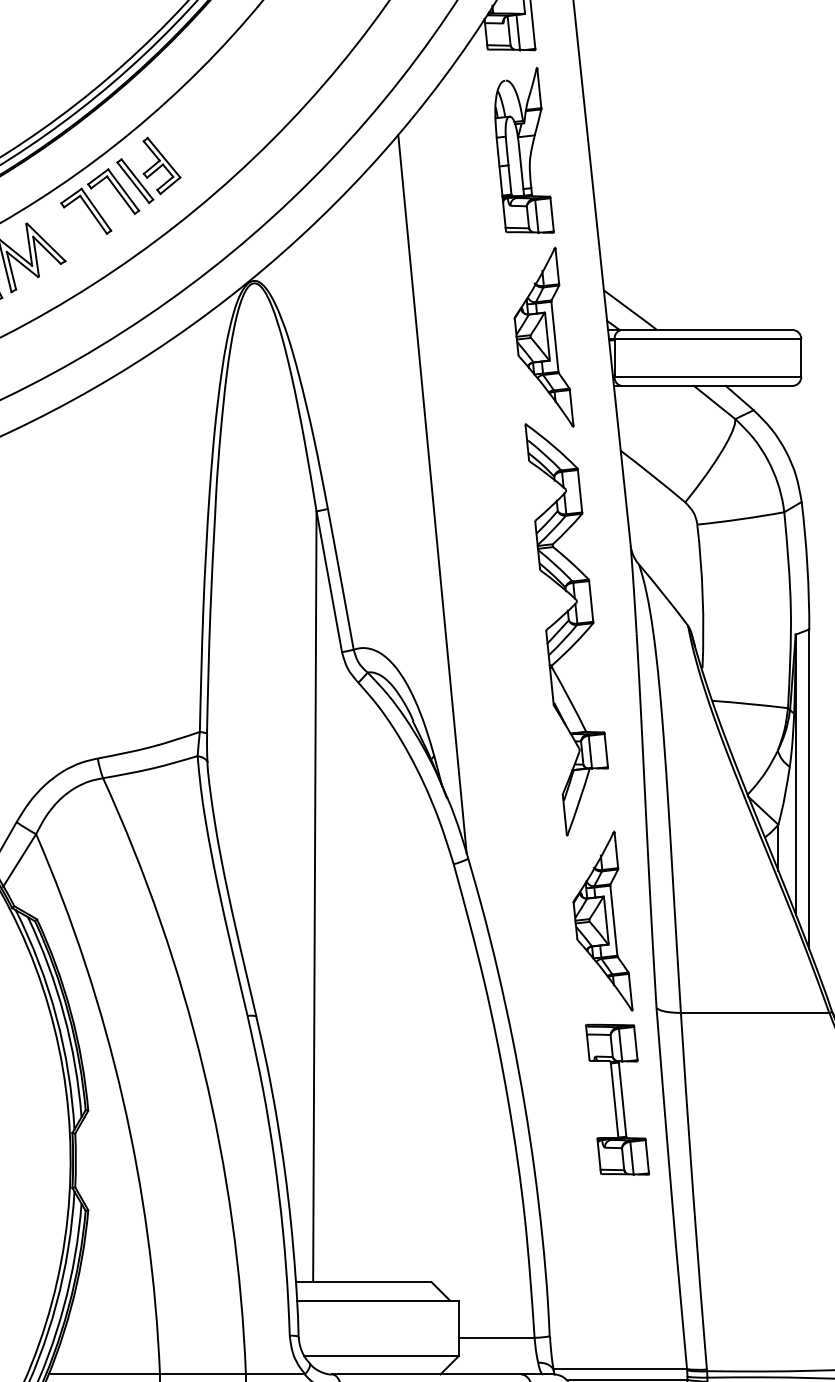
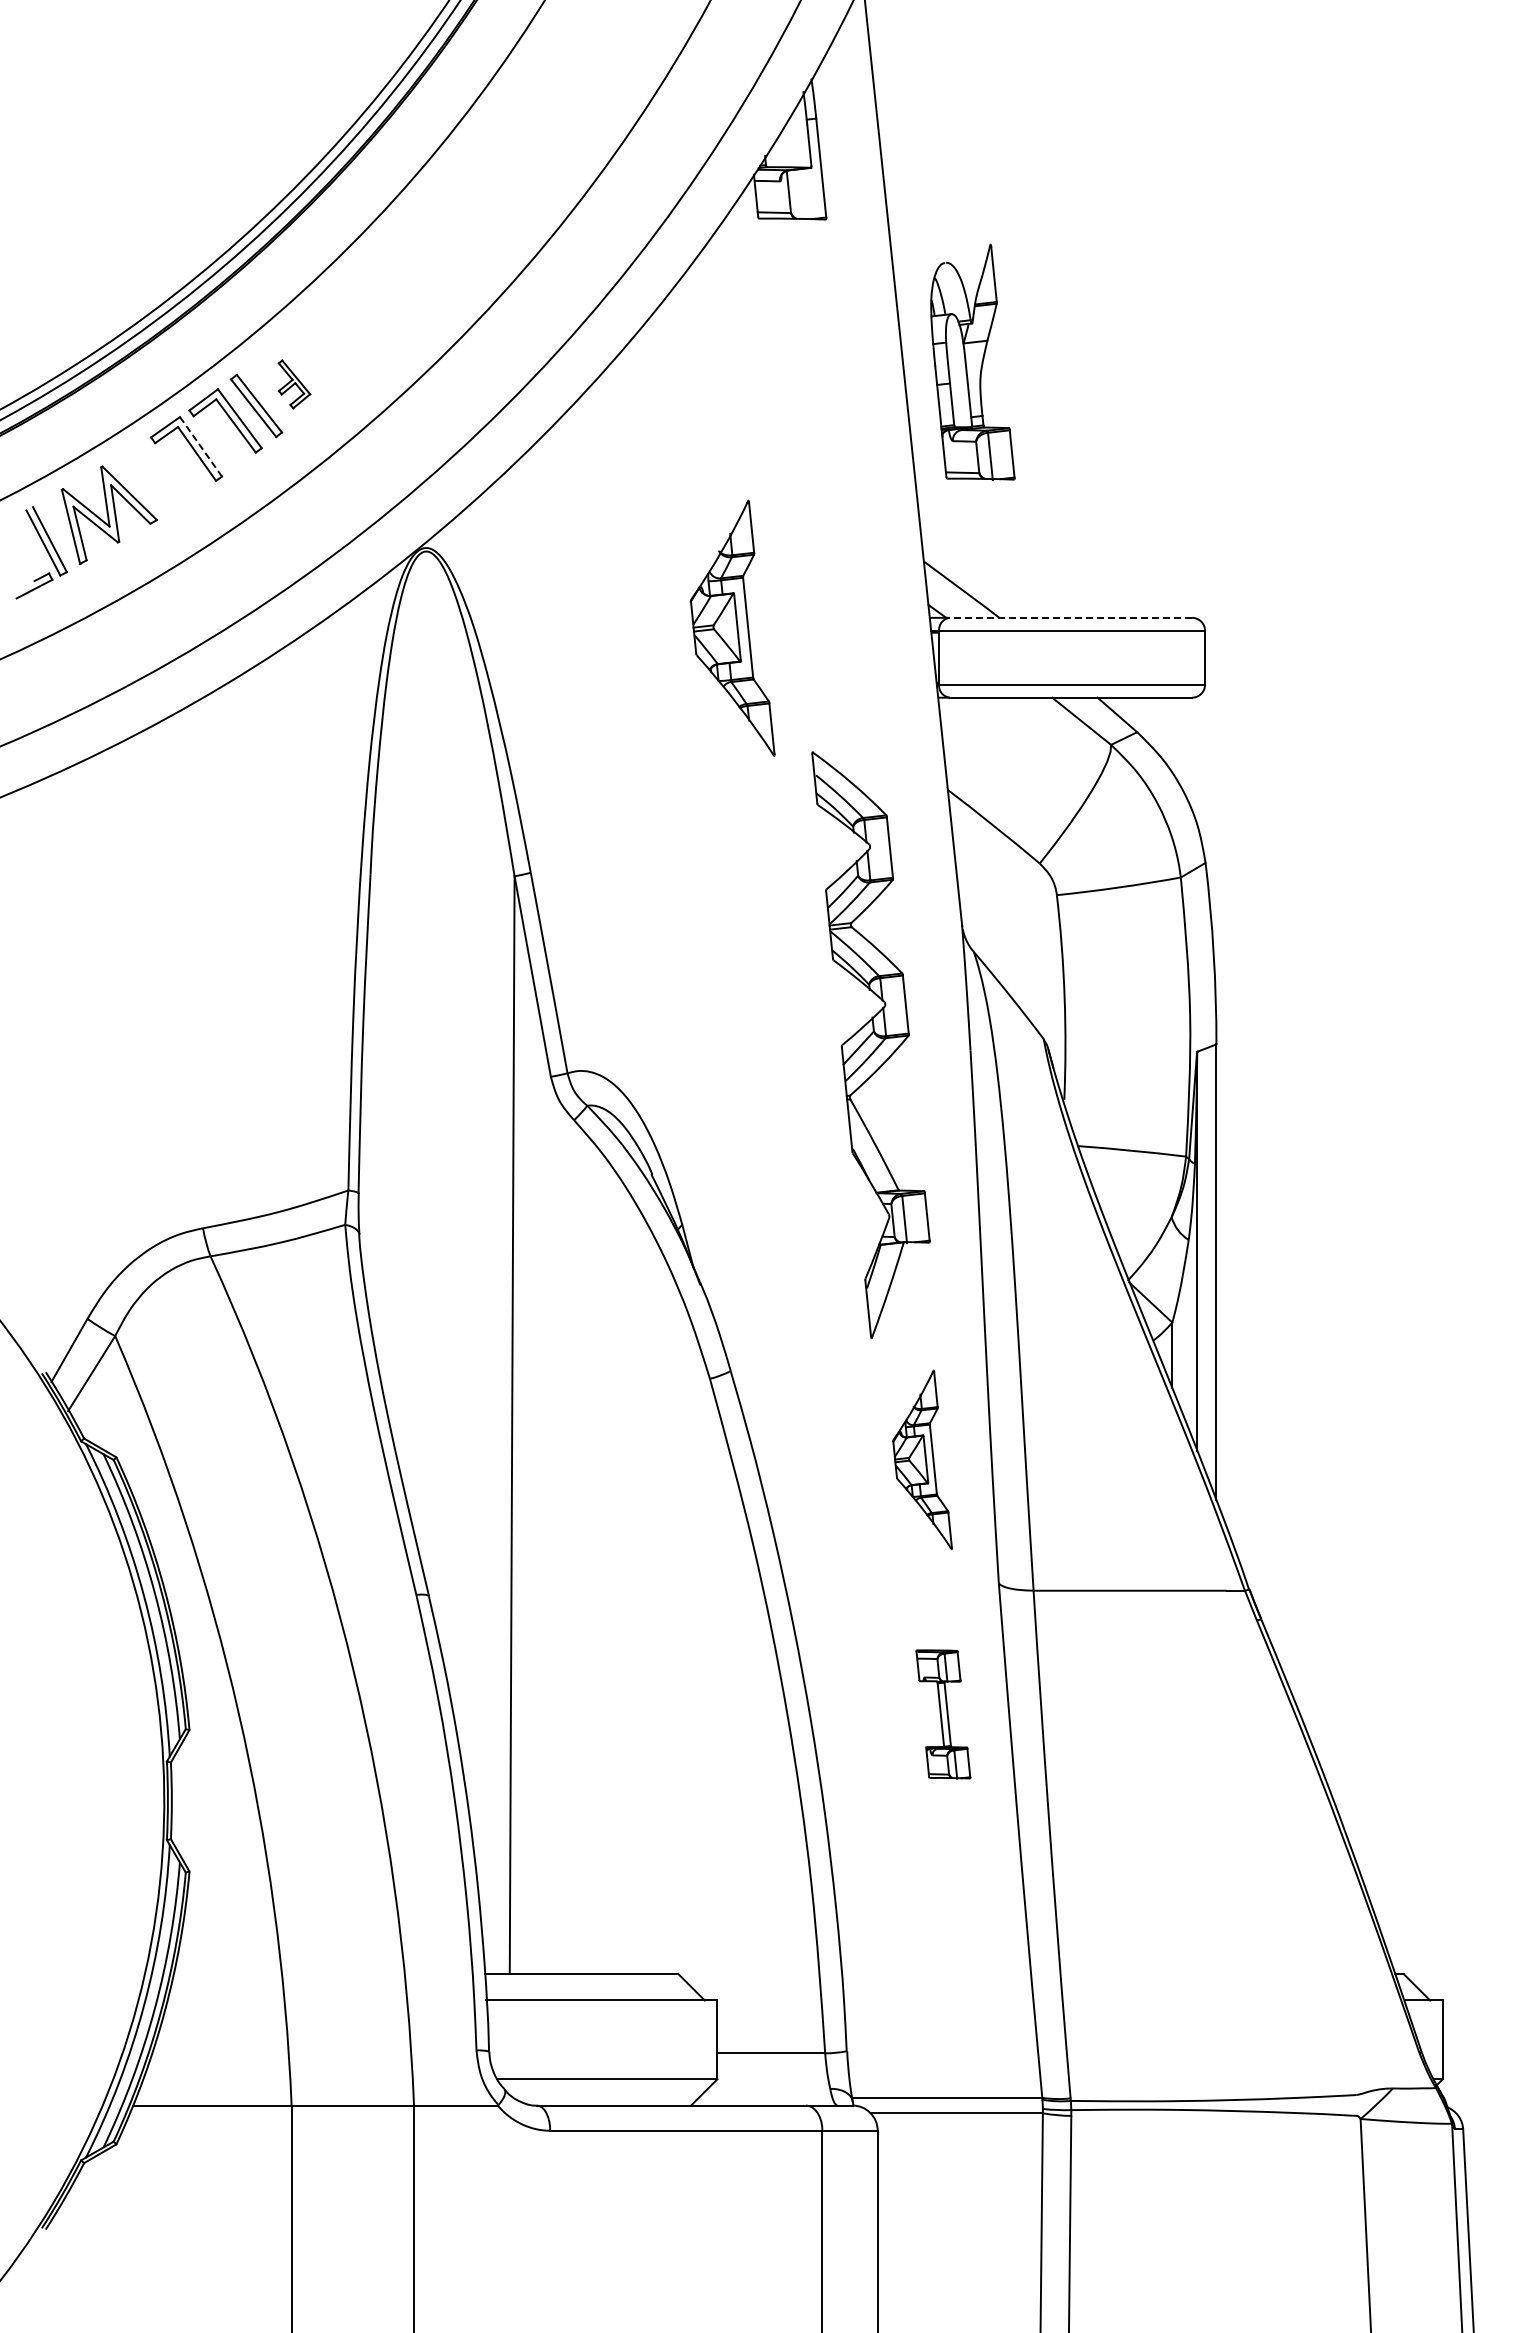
line: (517, 32) -> (801, 194), removed
part: (524, 149) -> (972, 361), moved
part: (162, 166) -> (294, 384), size x0.6
line: (96, 210) -> (201, 447), solid -> dashed
line: (706, 329) -> (1070, 617), solid -> dashed
part: (543, 336) -> (732, 627), moved
line: (432, 493) -> (679, 851), removed
part: (602, 920) -> (922, 1459), size x0.7
part: (617, 1099) -> (943, 1714), size x0.6

